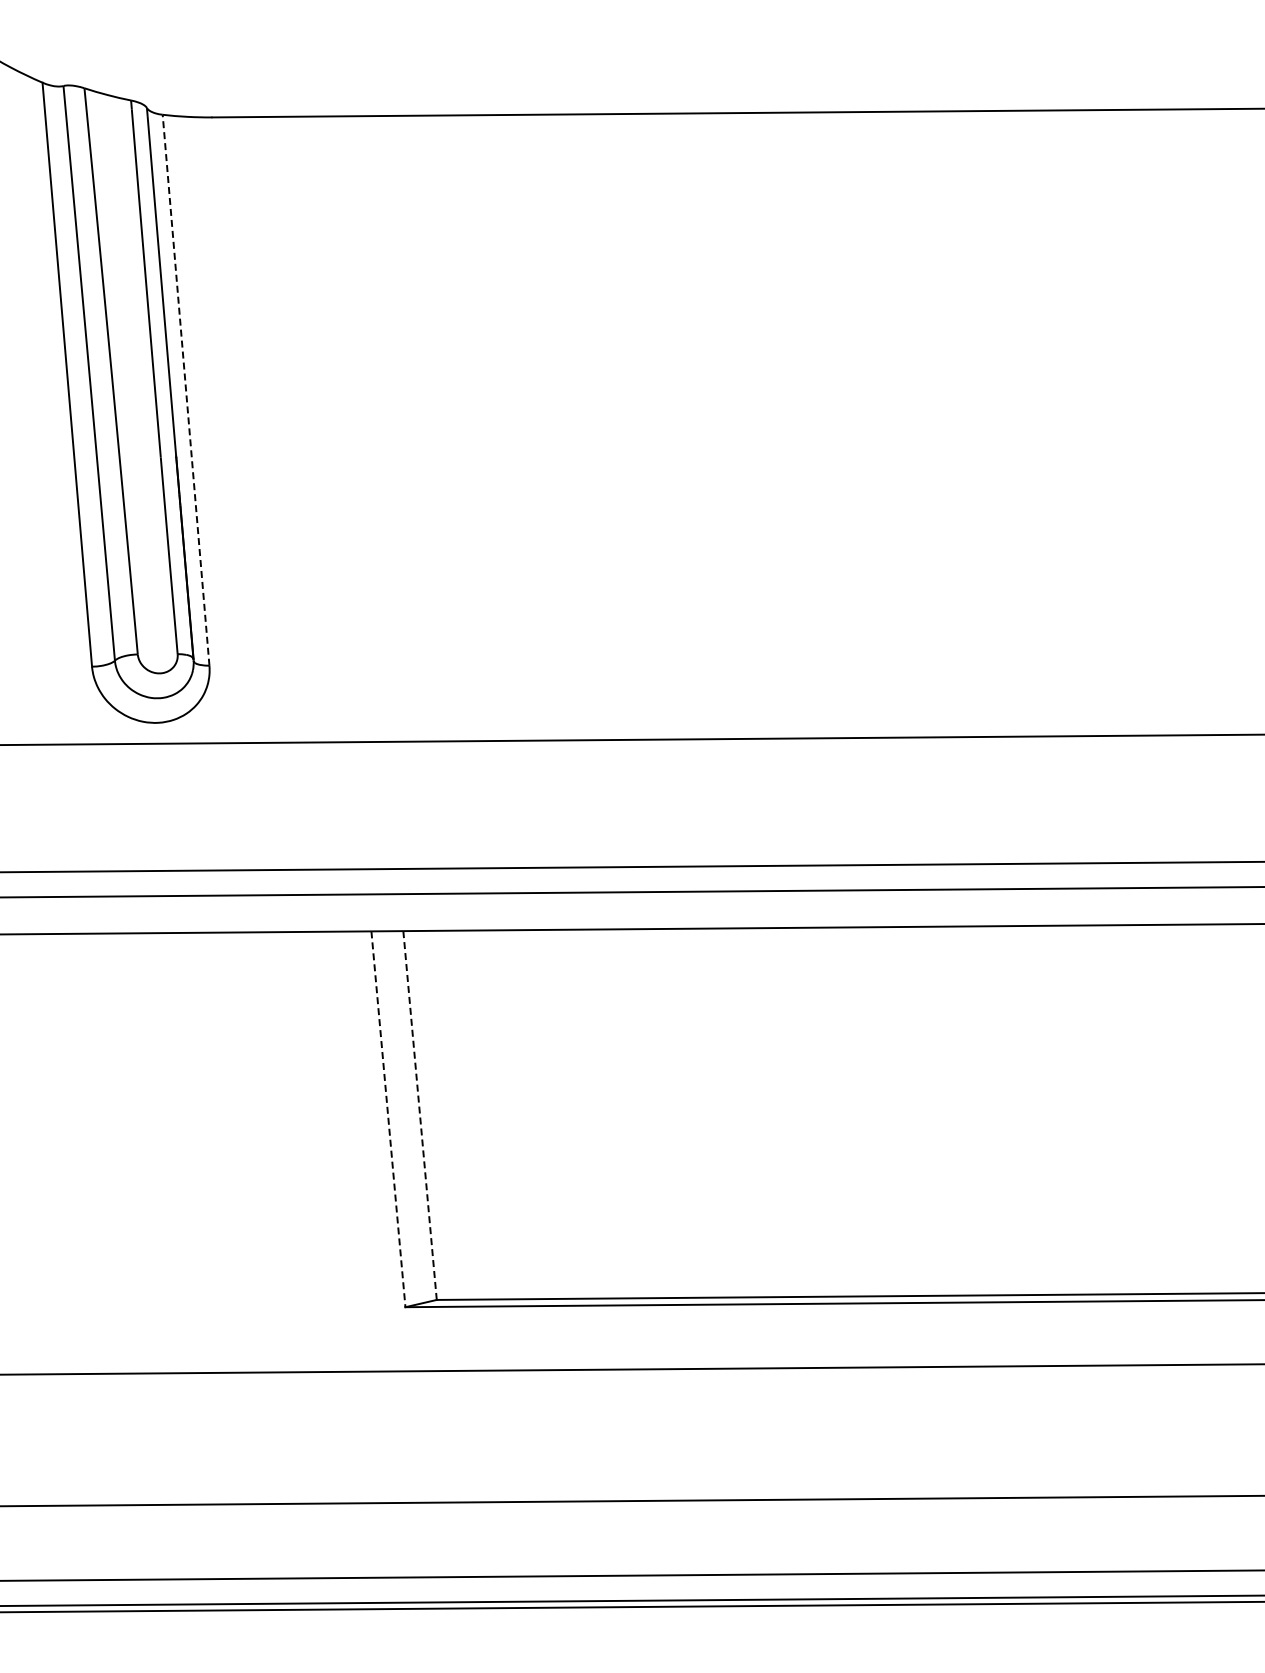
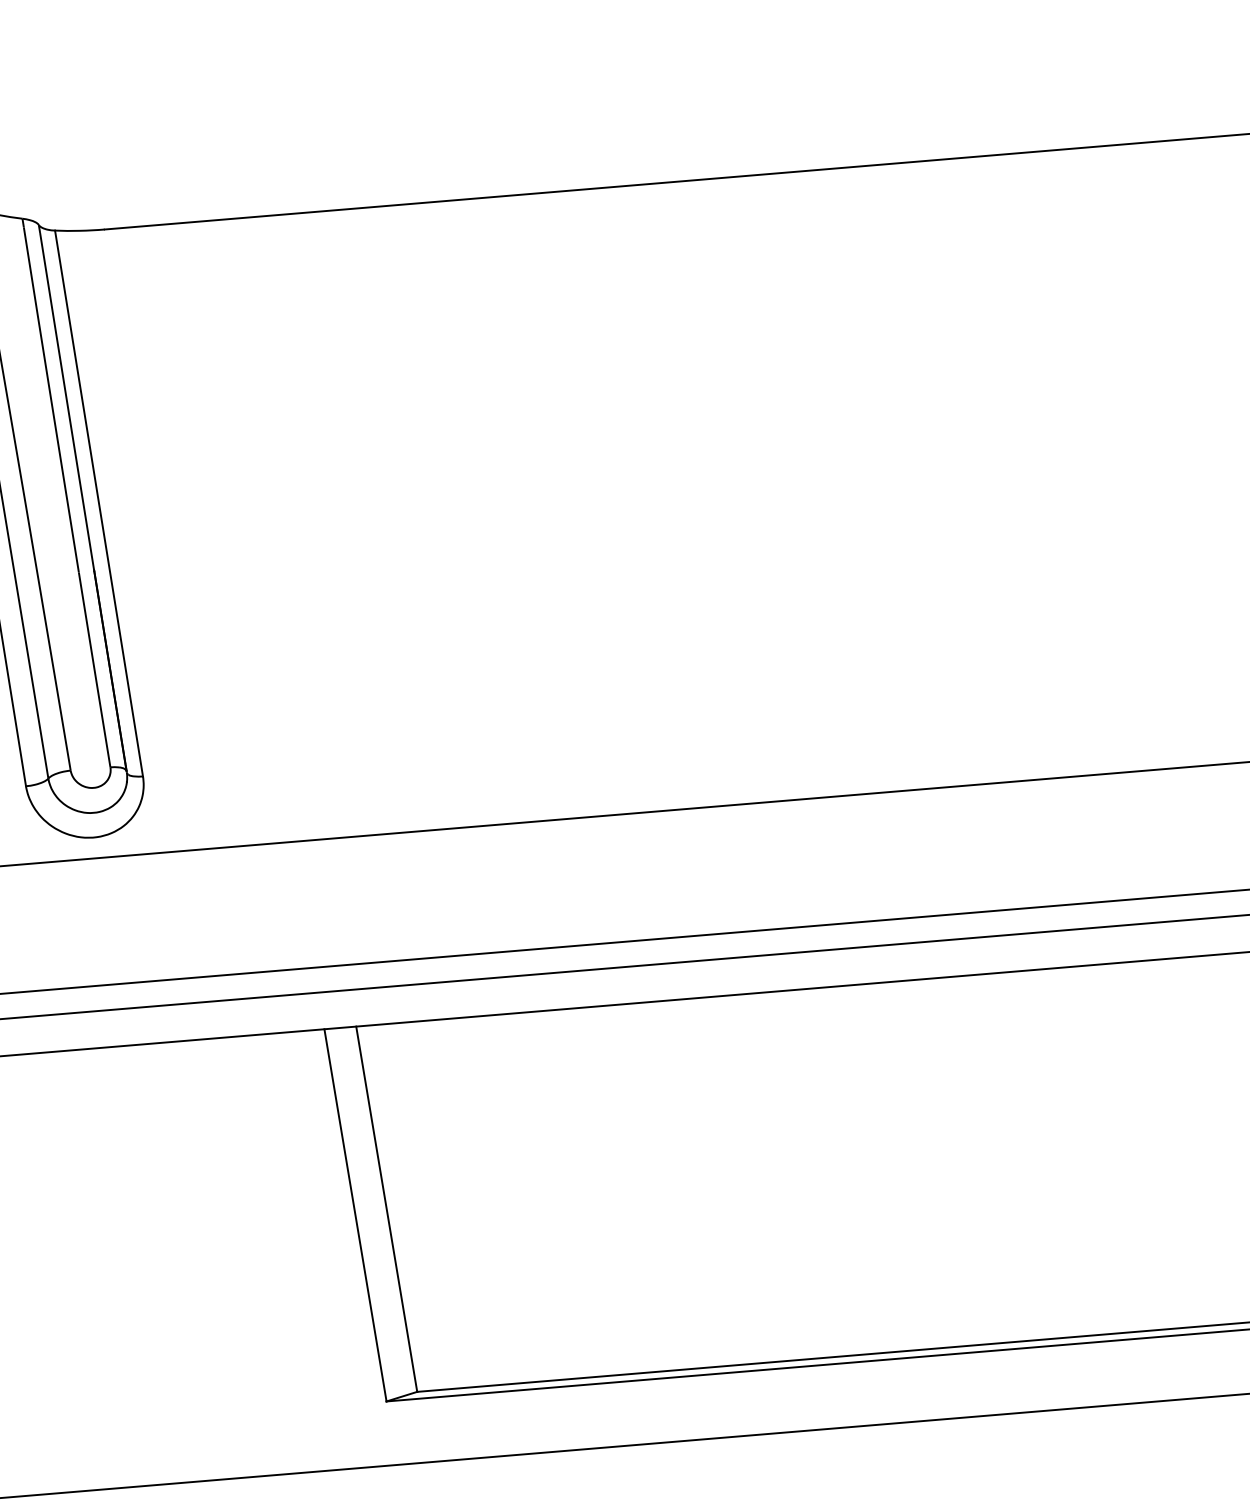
line: (186, 389) -> (99, 502), dashed -> solid
line: (420, 1116) -> (387, 1210), dashed -> solid
line: (388, 1119) -> (355, 1215), dashed -> solid

